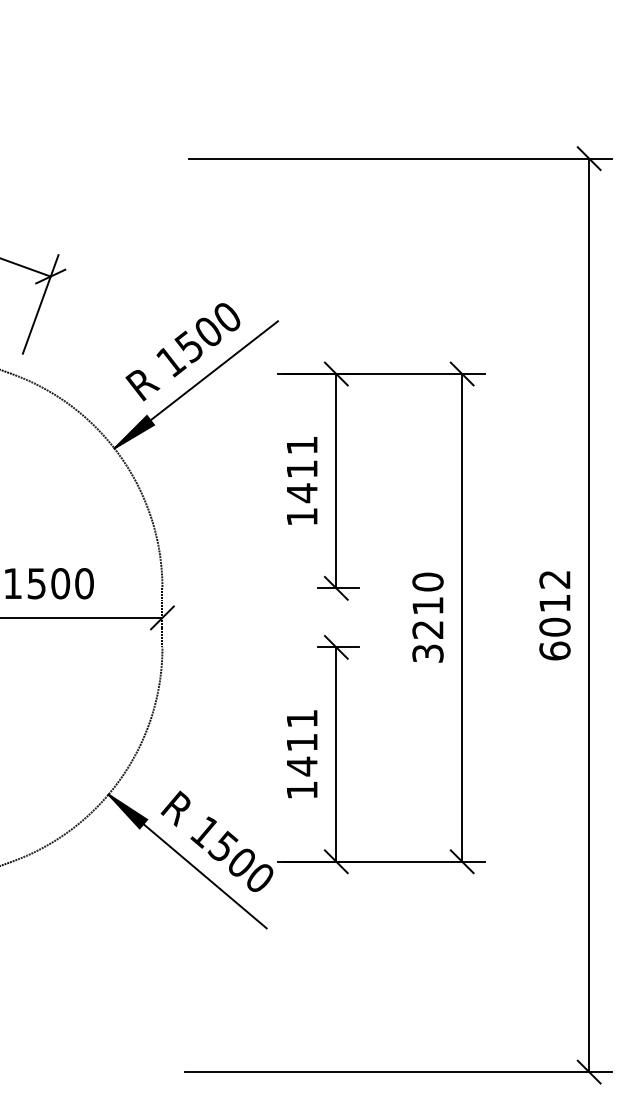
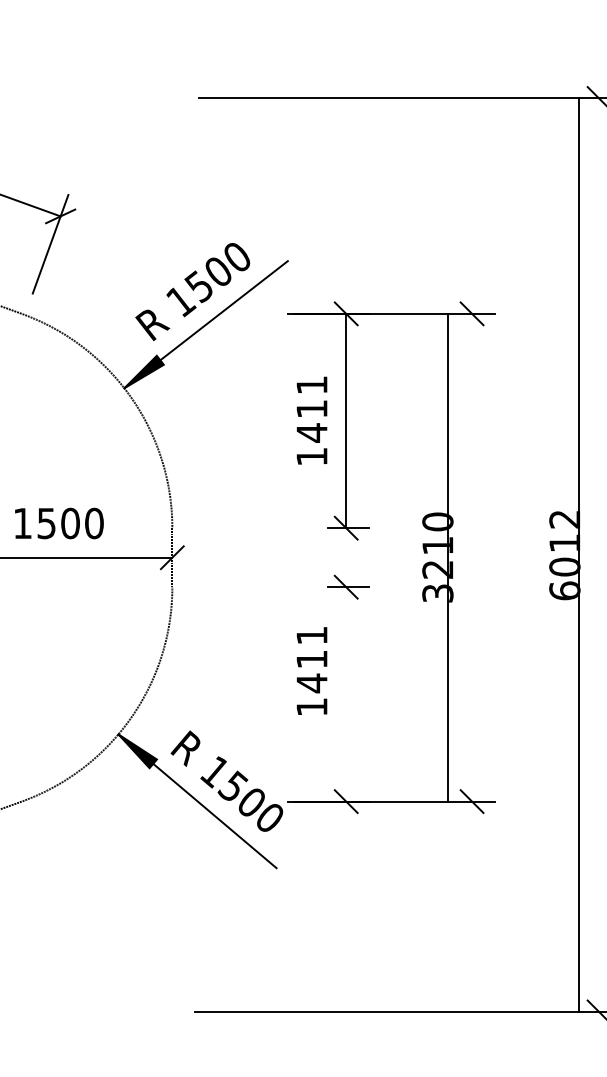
line: (589, 615) -> (579, 555), moved
line: (462, 617) -> (448, 557), moved
text: (302, 754) -> (312, 671), moved
line: (336, 754) -> (346, 694), removed

